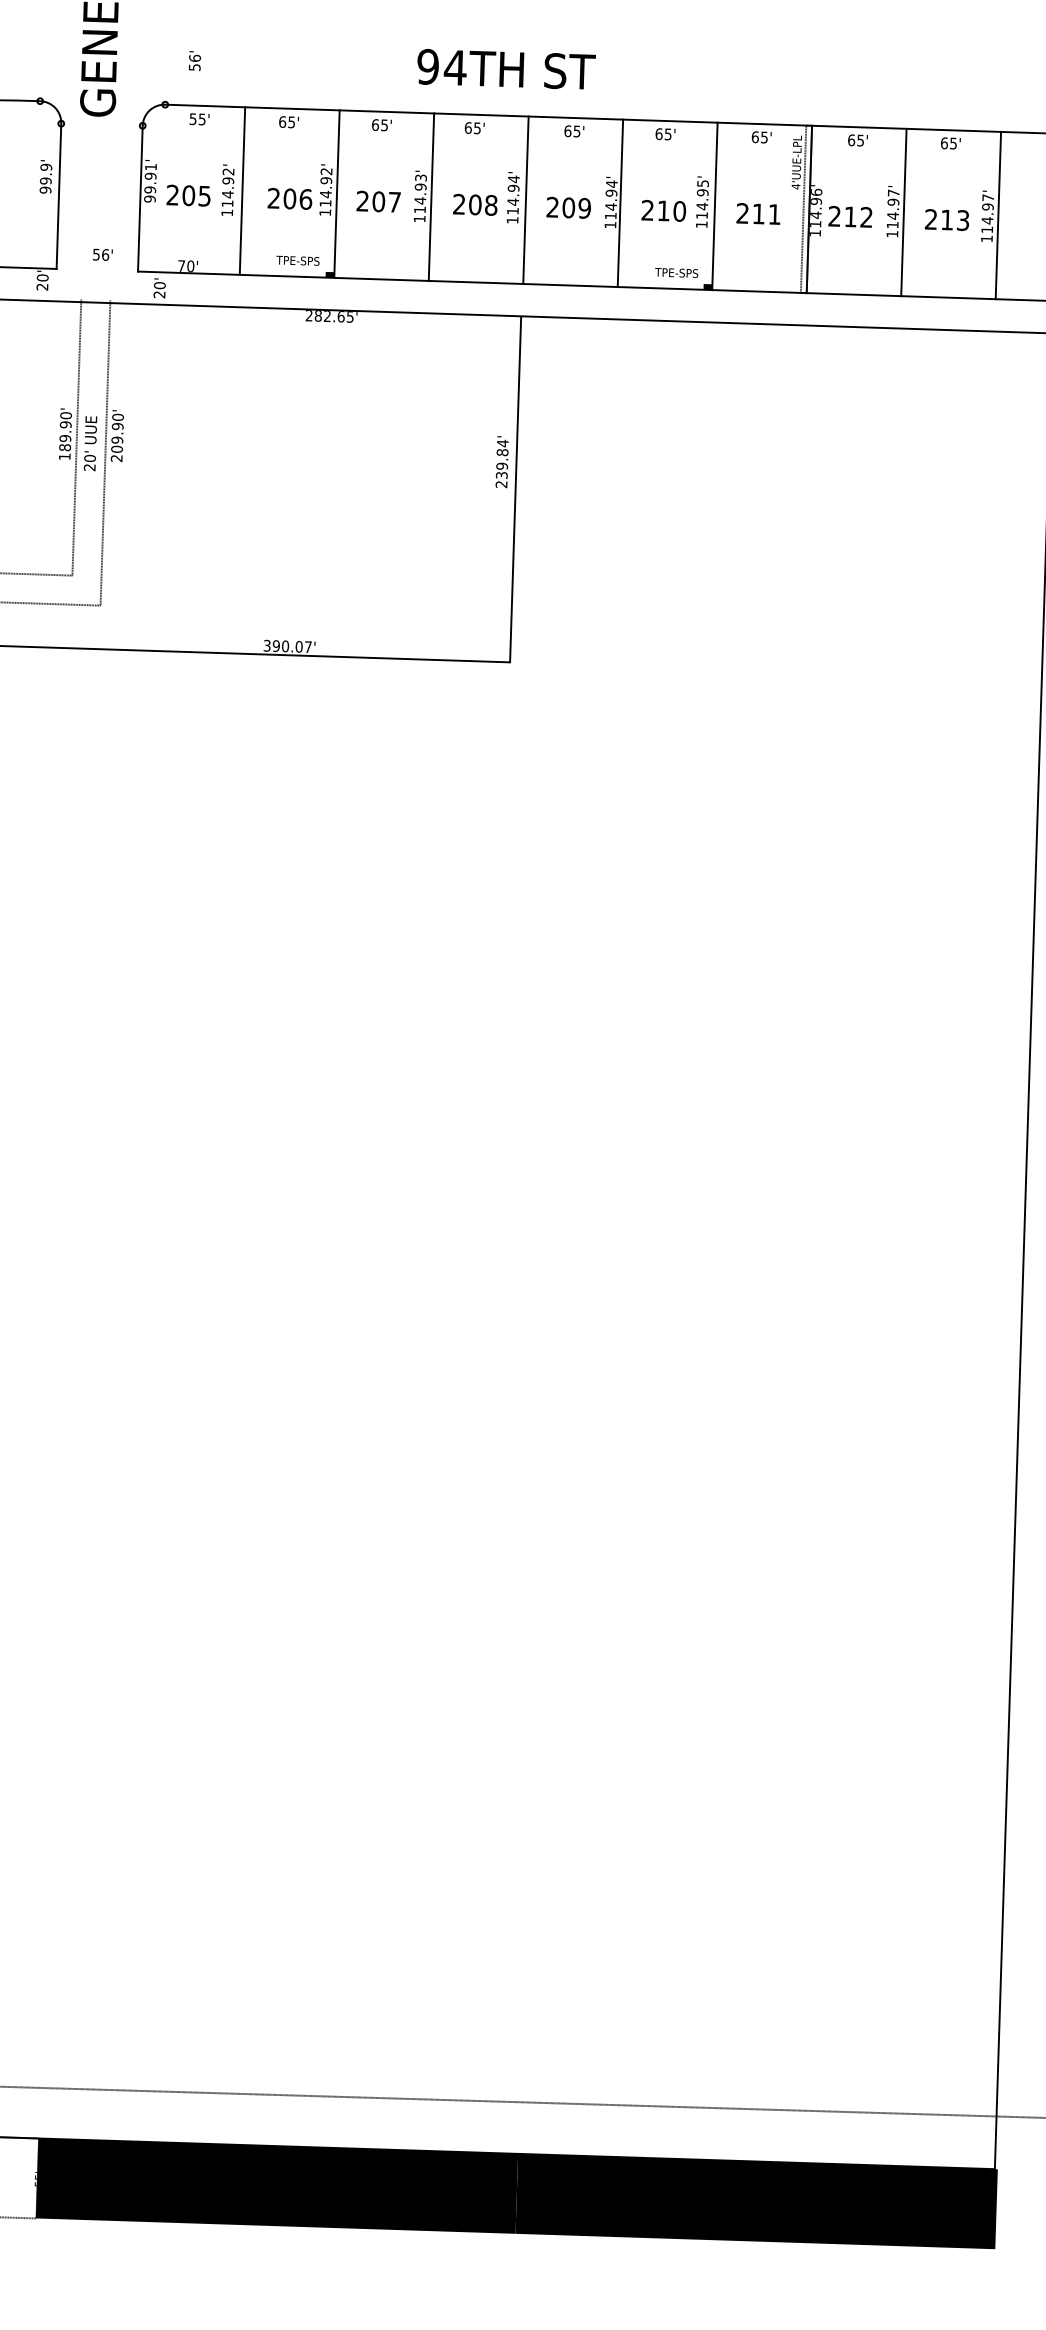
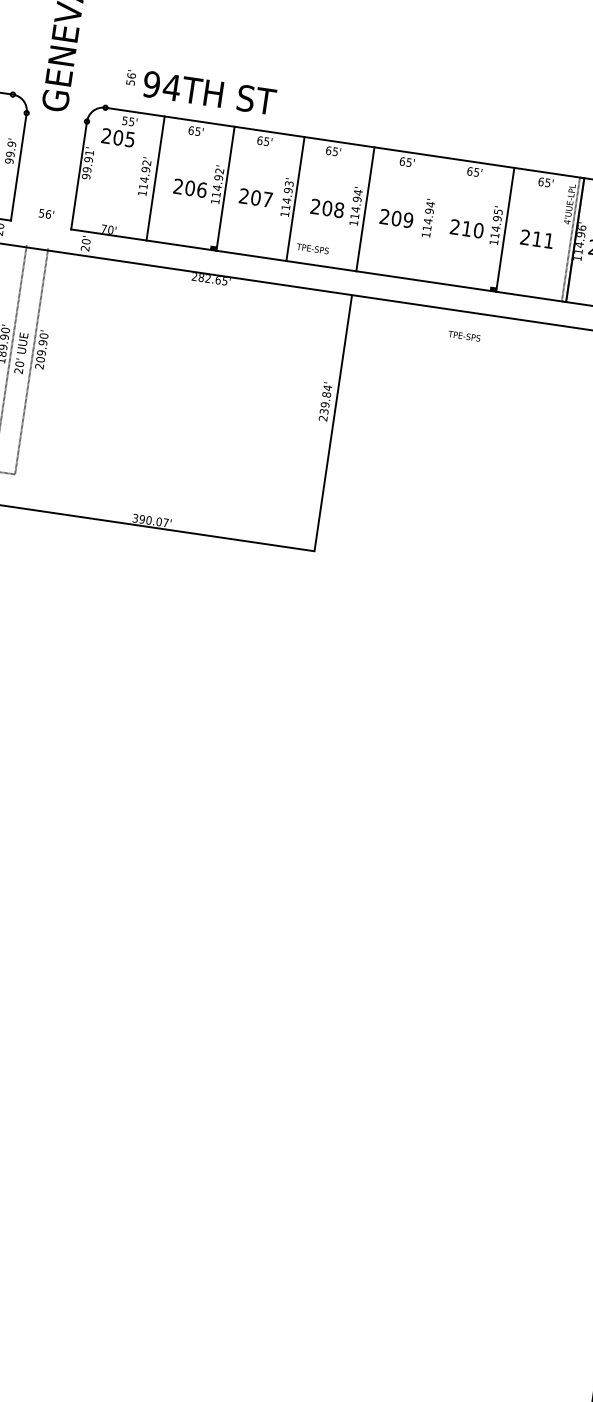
text: (506, 69) -> (209, 93), moved
text: (188, 195) -> (118, 137), moved
line: (620, 203) -> (435, 219), removed
text: (297, 260) -> (312, 248), moved
text: (676, 272) -> (464, 335), moved

